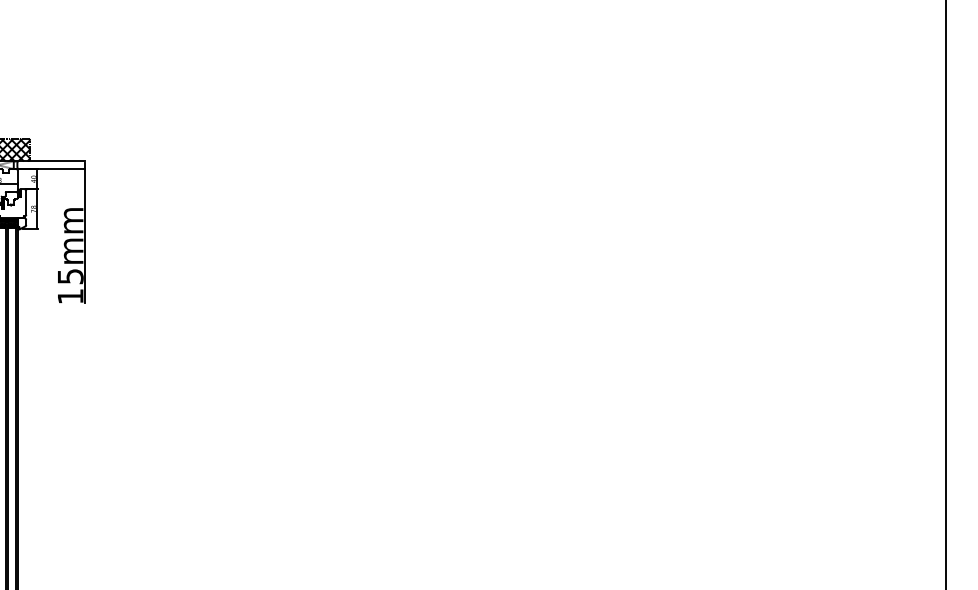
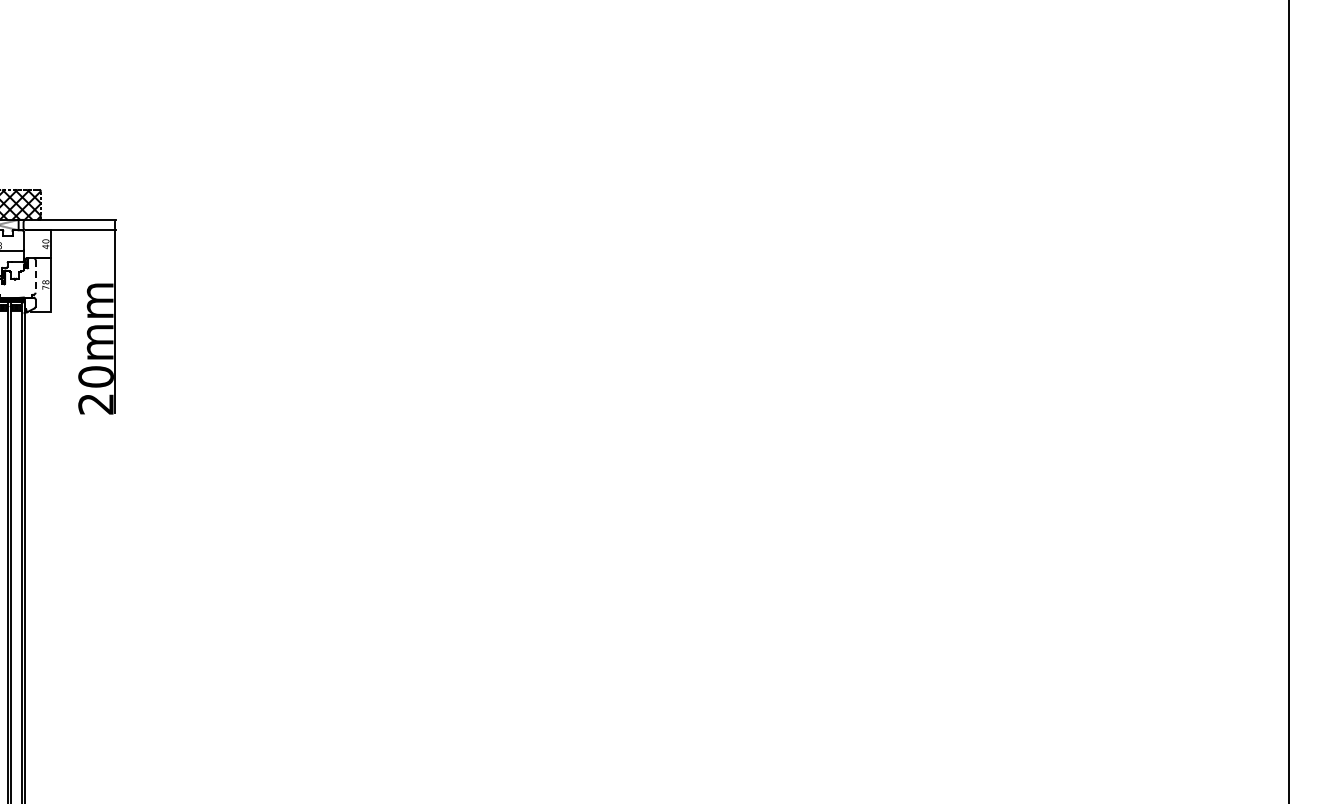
line: (26, 202) -> (35, 276), solid -> dashed
text: (70, 286) -> (95, 390), 15mm -> 20mm

